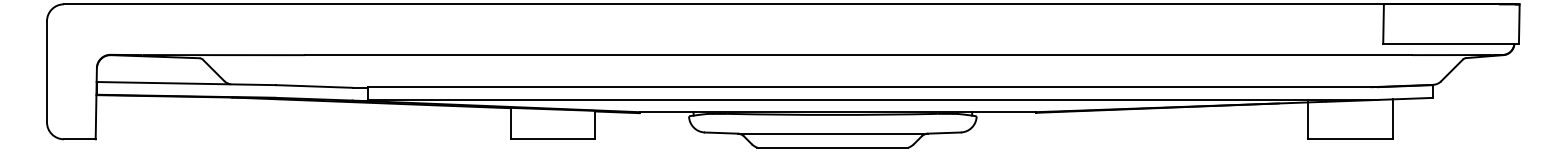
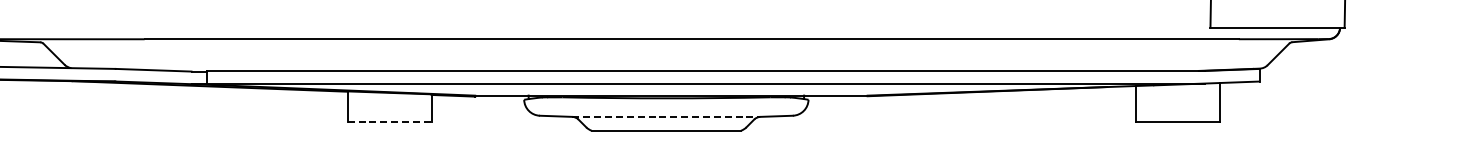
line: (832, 133) -> (666, 116), solid -> dashed
line: (553, 139) -> (390, 122), solid -> dashed

